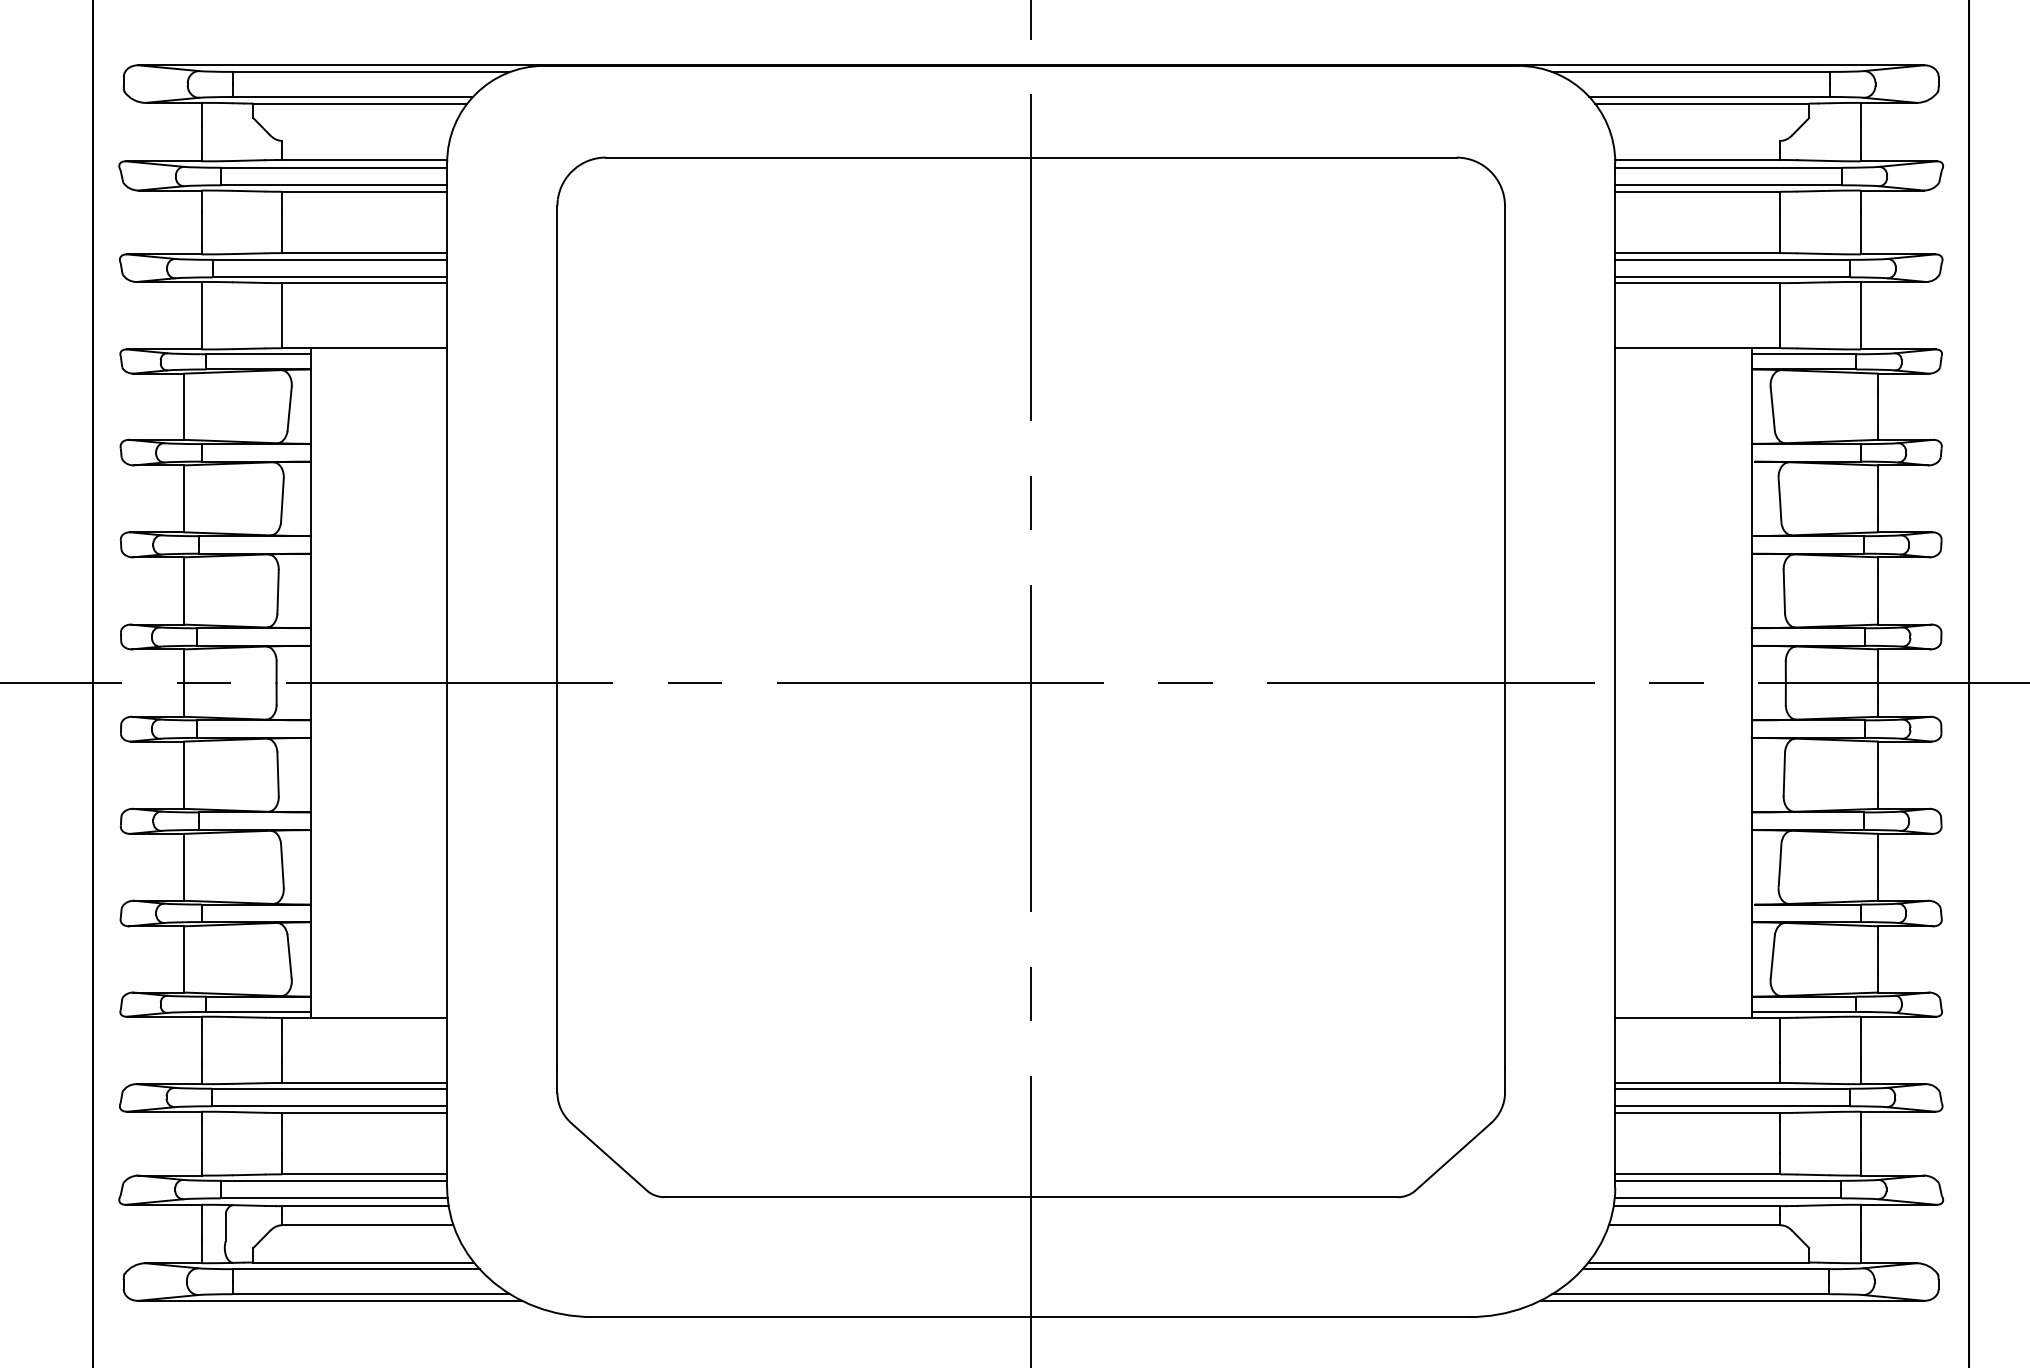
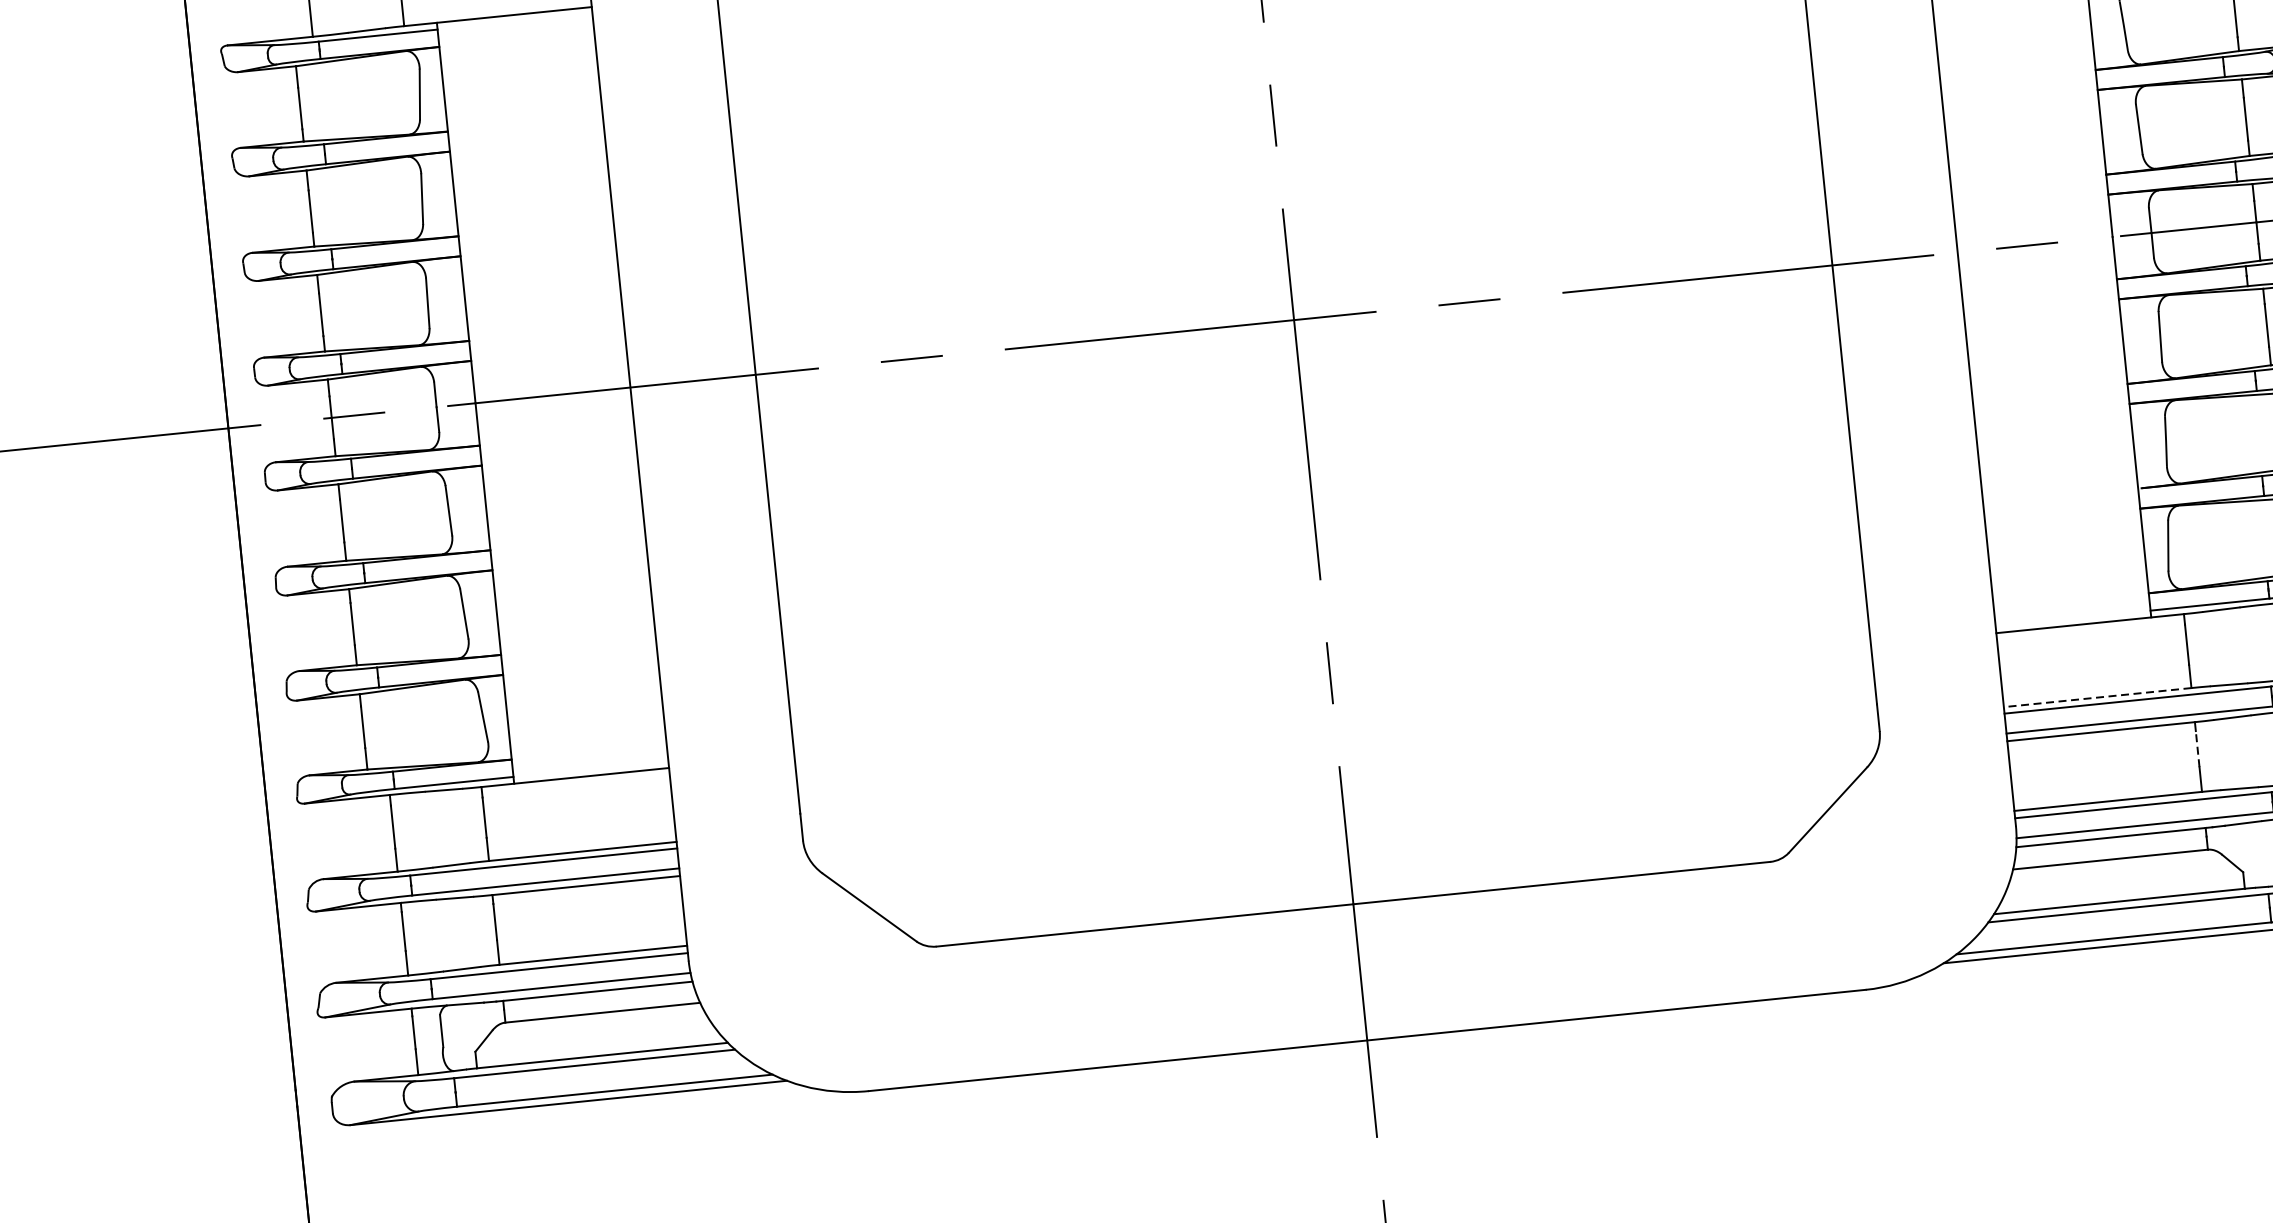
line: (1697, 1083) -> (2097, 698), solid -> dashed
line: (1780, 1136) -> (2197, 748), solid -> dashed

